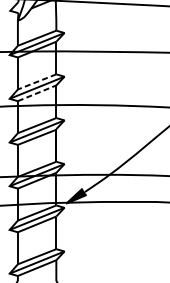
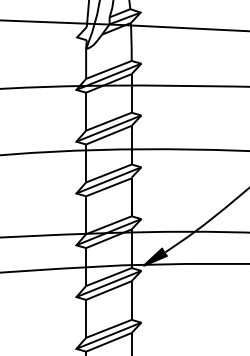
line: (36, 81) -> (108, 121), dashed -> solid
line: (36, 93) -> (108, 135), dashed -> solid

